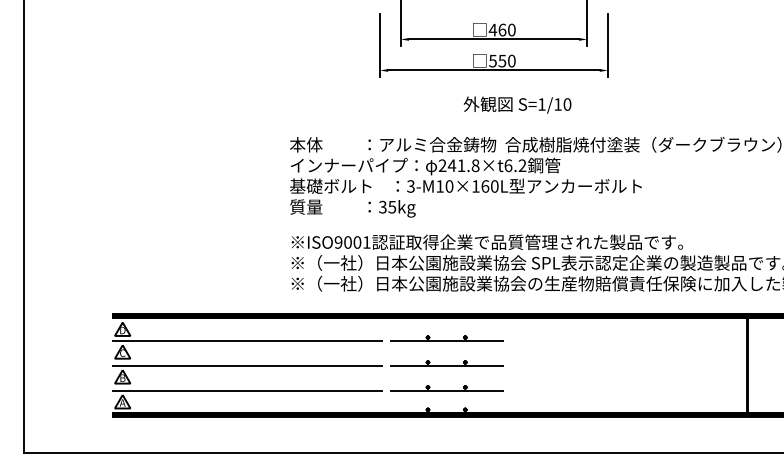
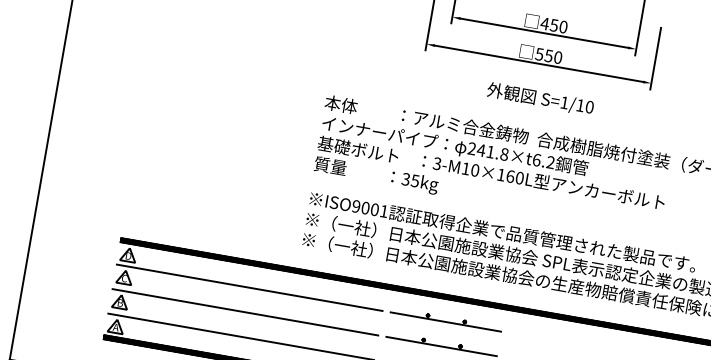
text: (502, 29) -> (554, 24), 460 -> 450
text: (517, 104) -> (540, 98), moved

